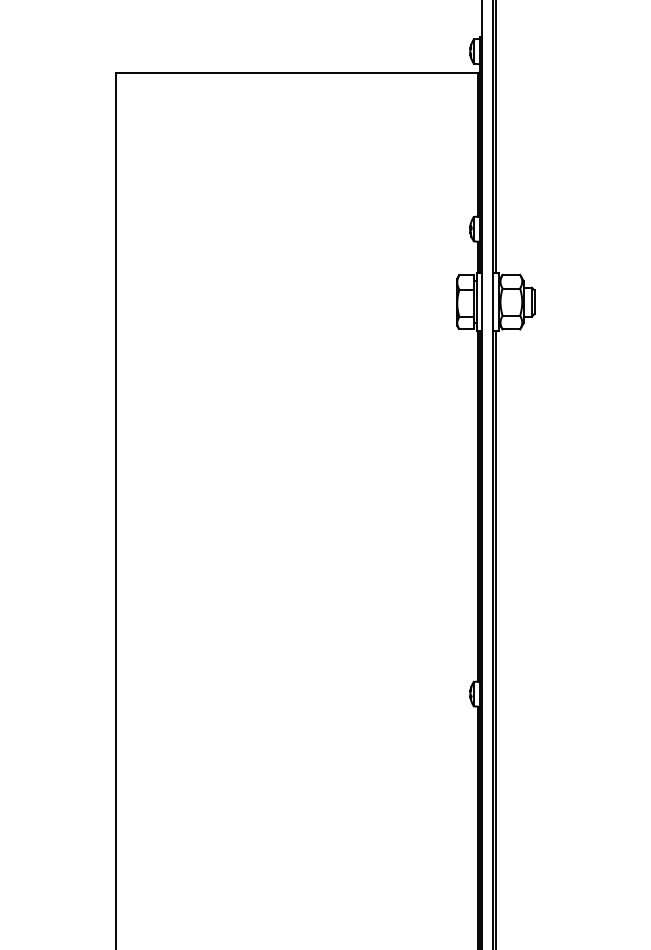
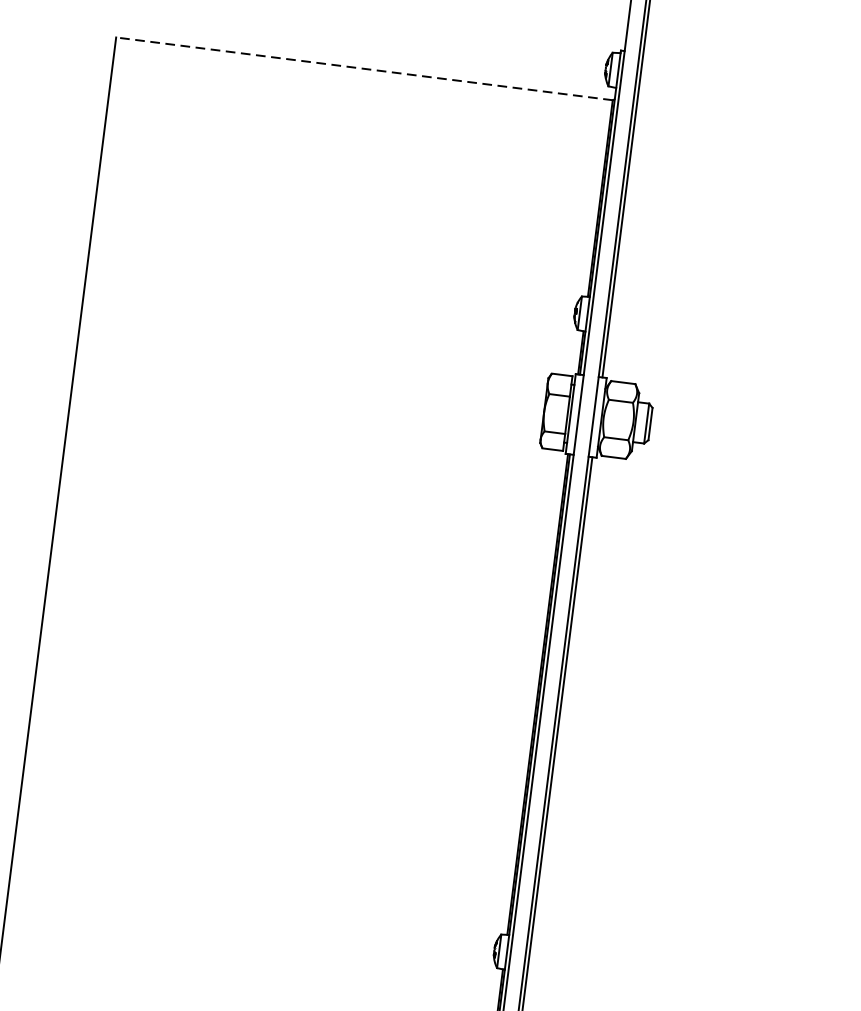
line: (297, 73) -> (364, 69), solid -> dashed

